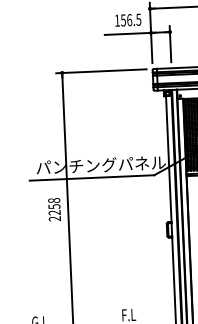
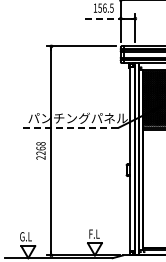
line: (128, 33) -> (103, 18), solid -> dashed
line: (91, 177) -> (70, 127), solid -> dashed
text: (53, 206) -> (40, 148), 2258 -> 2268

